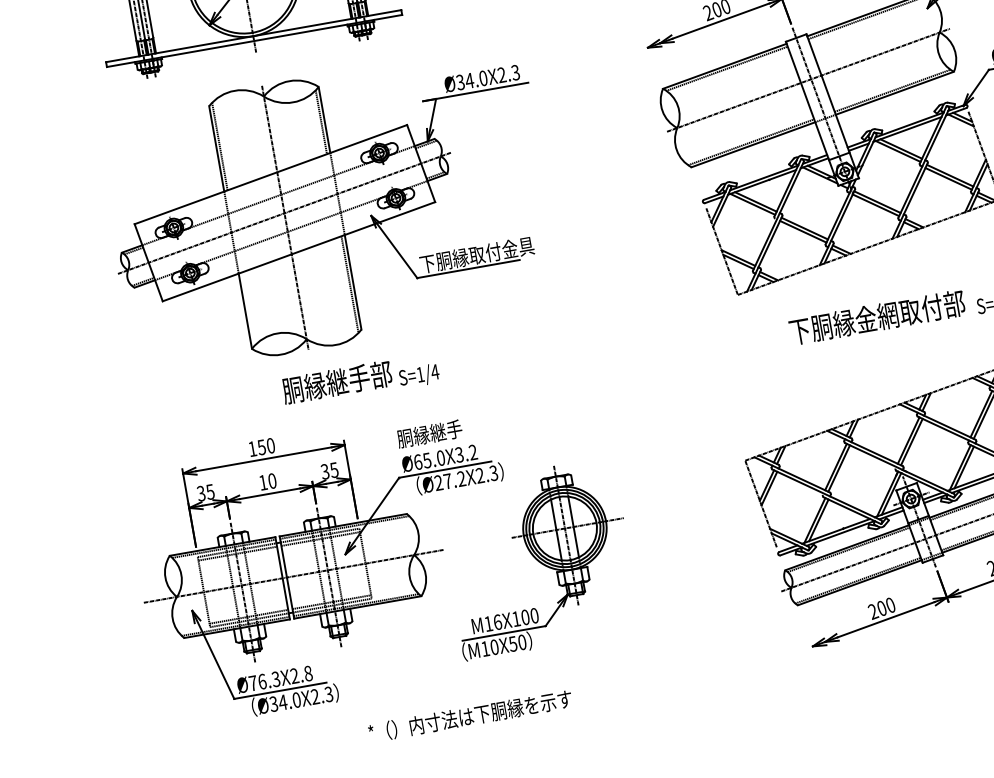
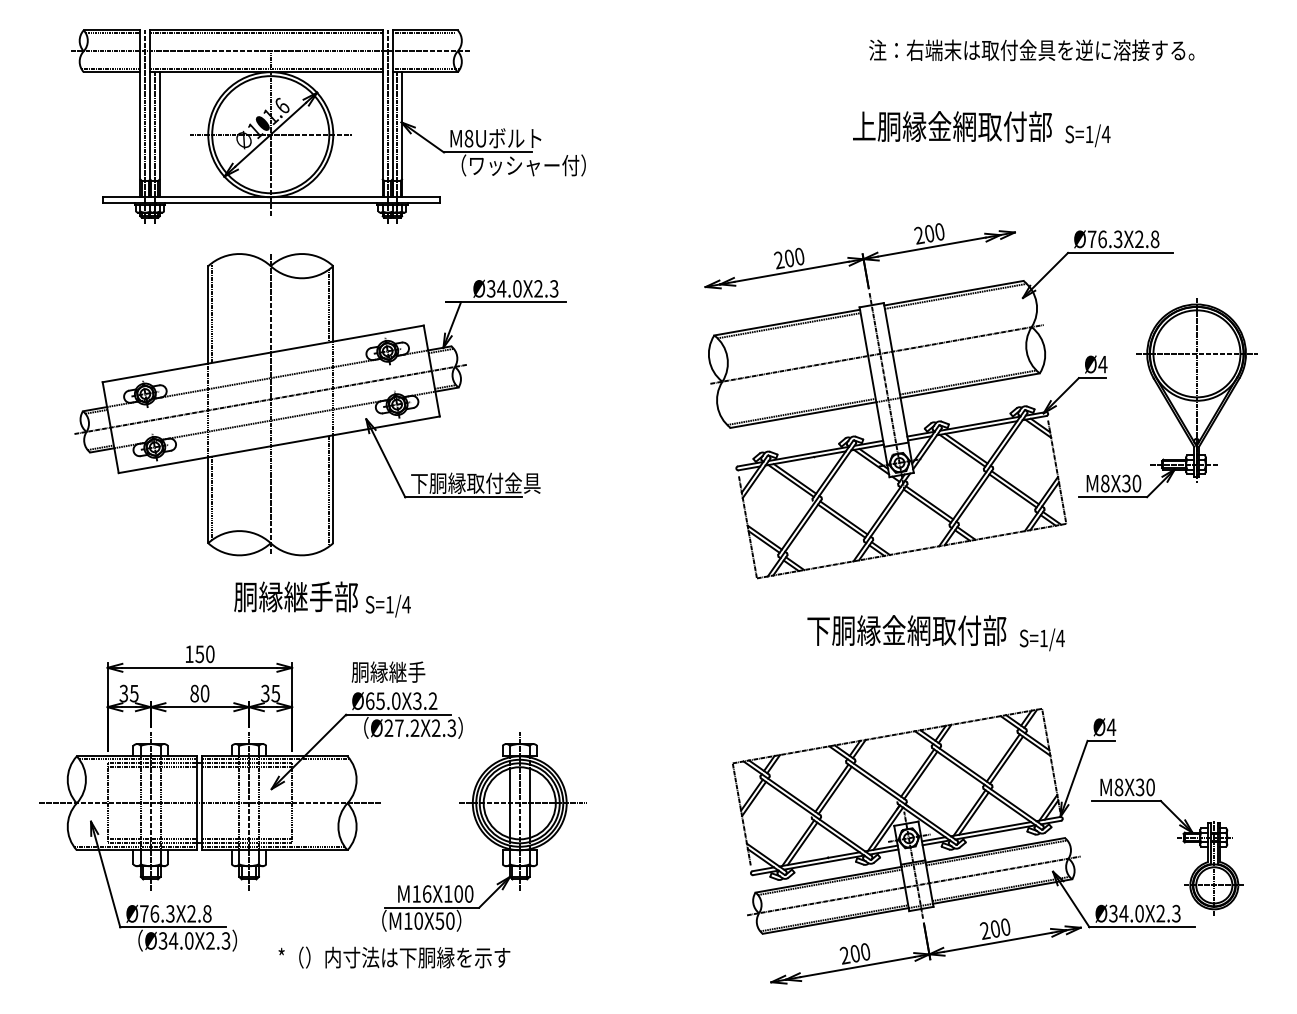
line: (248, 309) -> (212, 498), added
text: (263, 482) -> (194, 693), 10 -> 80
text: (470, 716) -> (394, 957), moved

